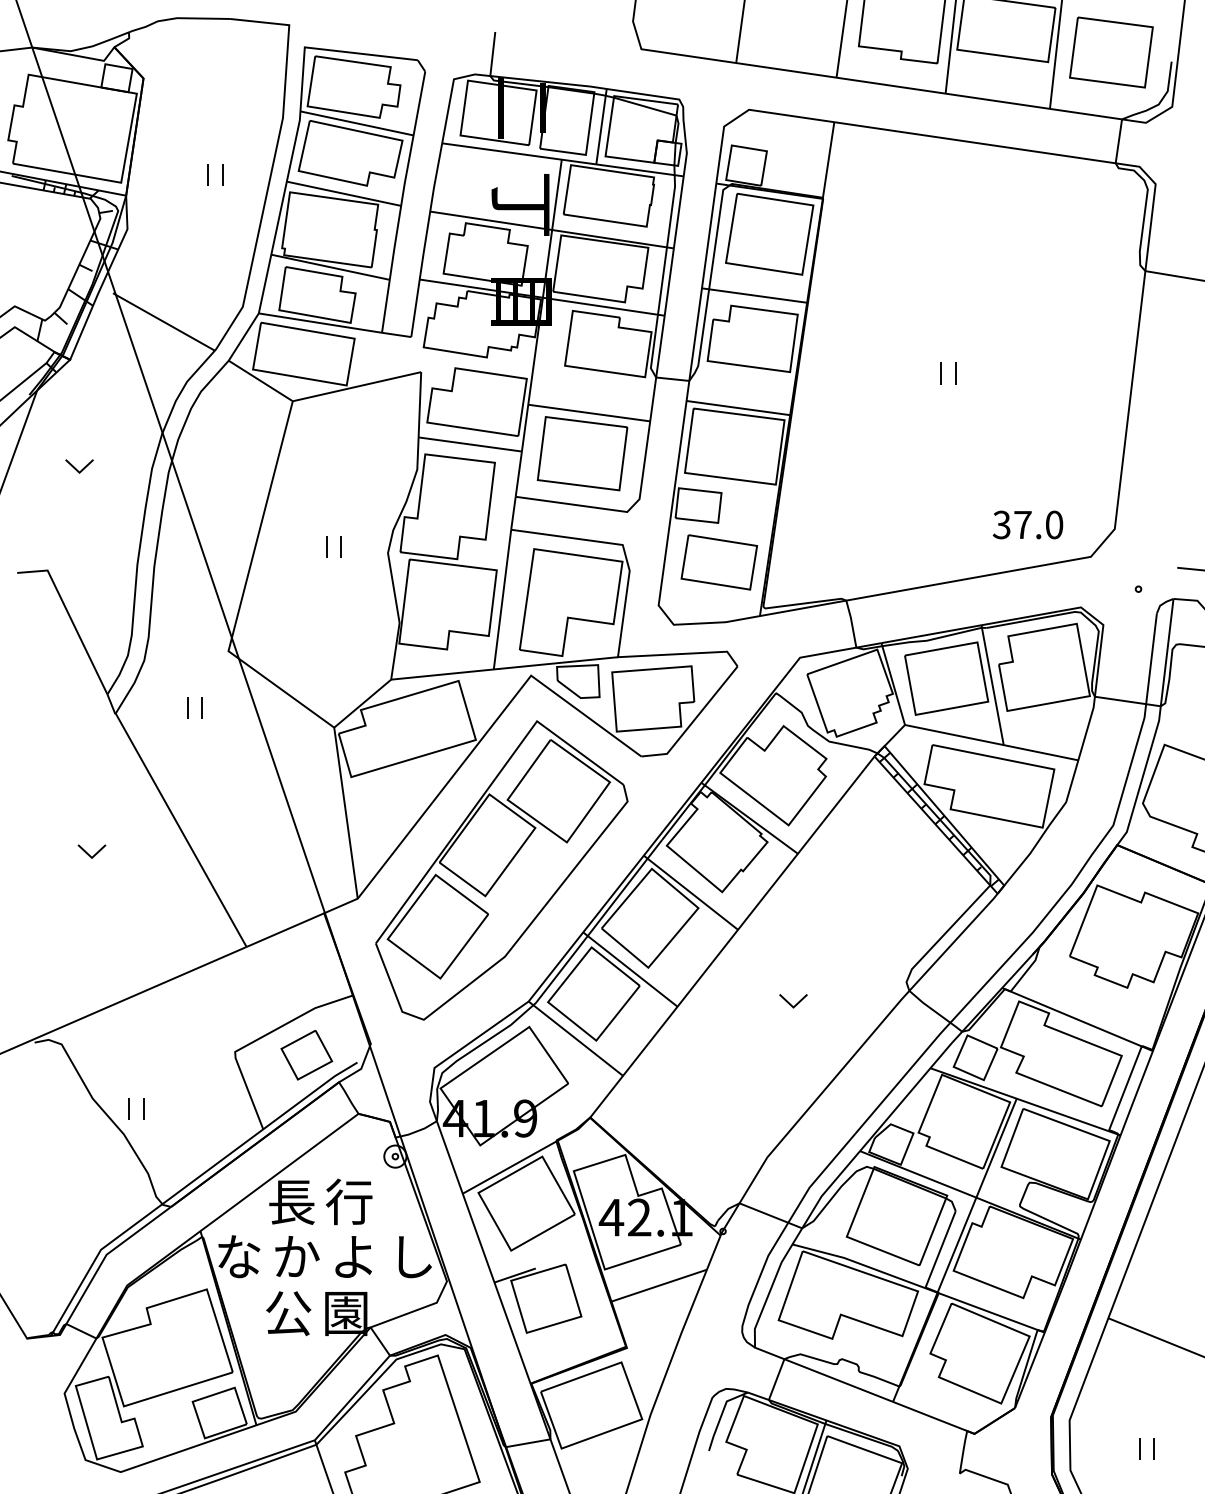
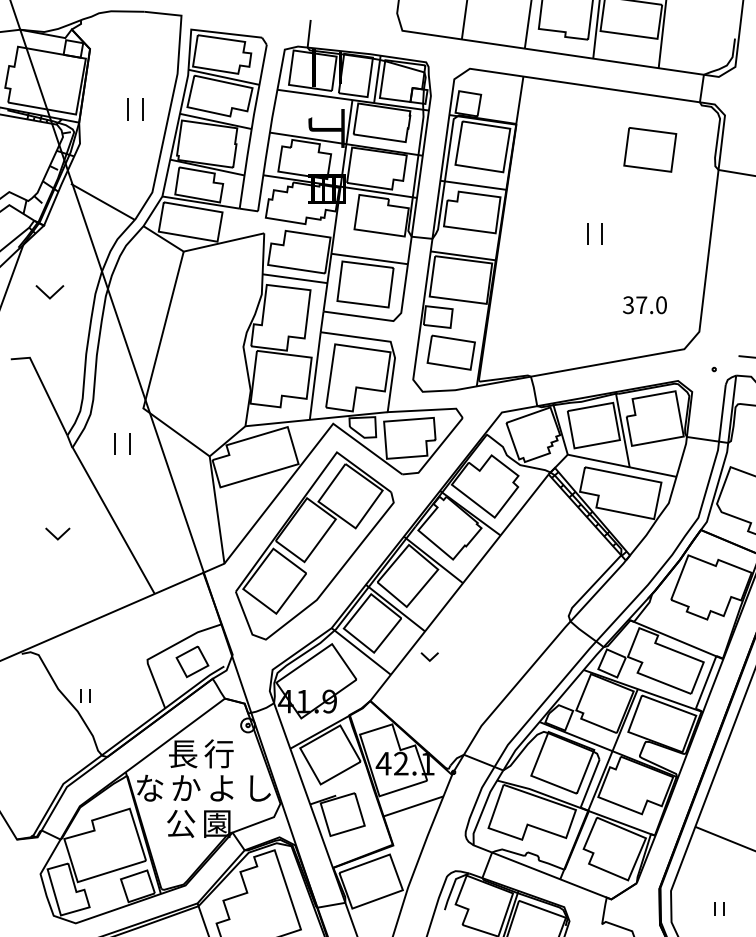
part: (1111, 51) -> (650, 149), moved
part: (215, 174) -> (135, 109), size x1.6
part: (947, 372) -> (594, 233), size x1.6
part: (78, 466) -> (49, 292), size x1.6
text: (1027, 525) -> (644, 305), moved
part: (333, 546) -> (209, 342), removed
part: (195, 707) -> (122, 443), size x1.6
part: (91, 852) -> (57, 534), size x1.4
part: (792, 1000) -> (429, 656), moved

